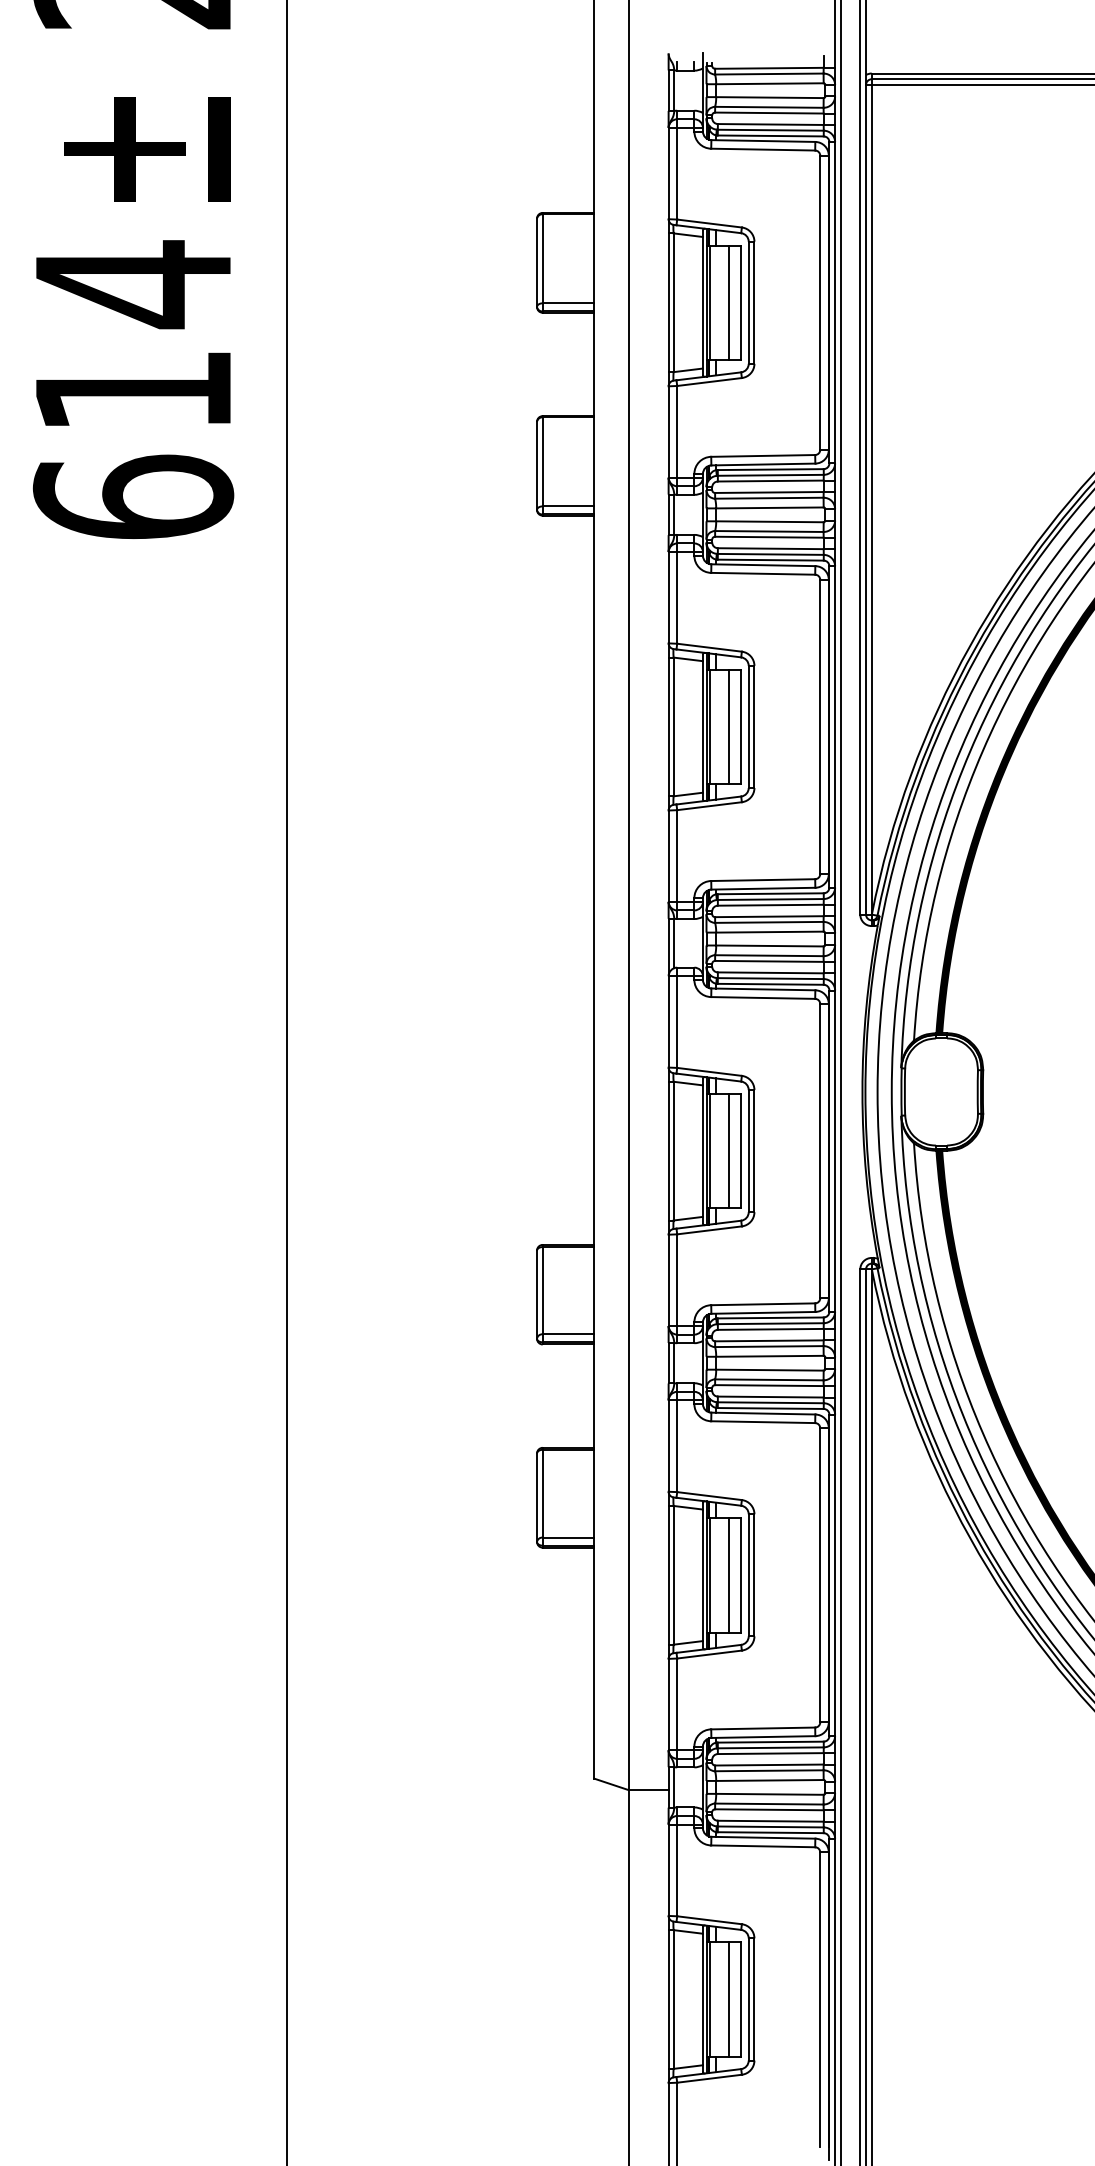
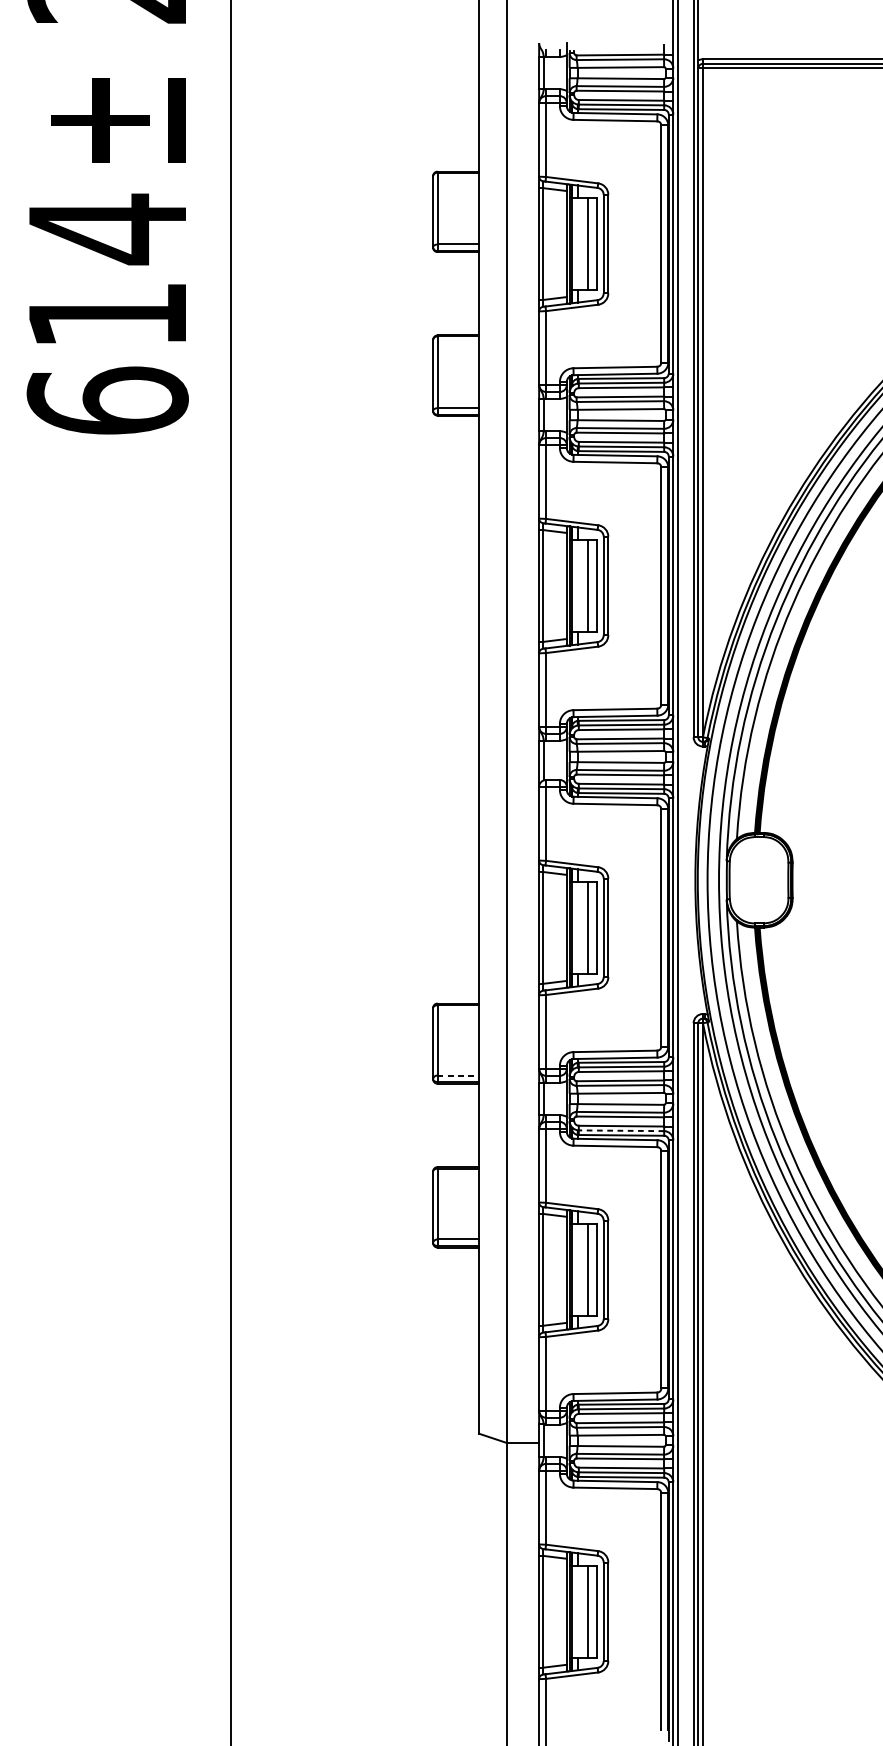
line: (568, 1334) -> (458, 1075), solid -> dashed
line: (770, 1402) -> (621, 1130), solid -> dashed

